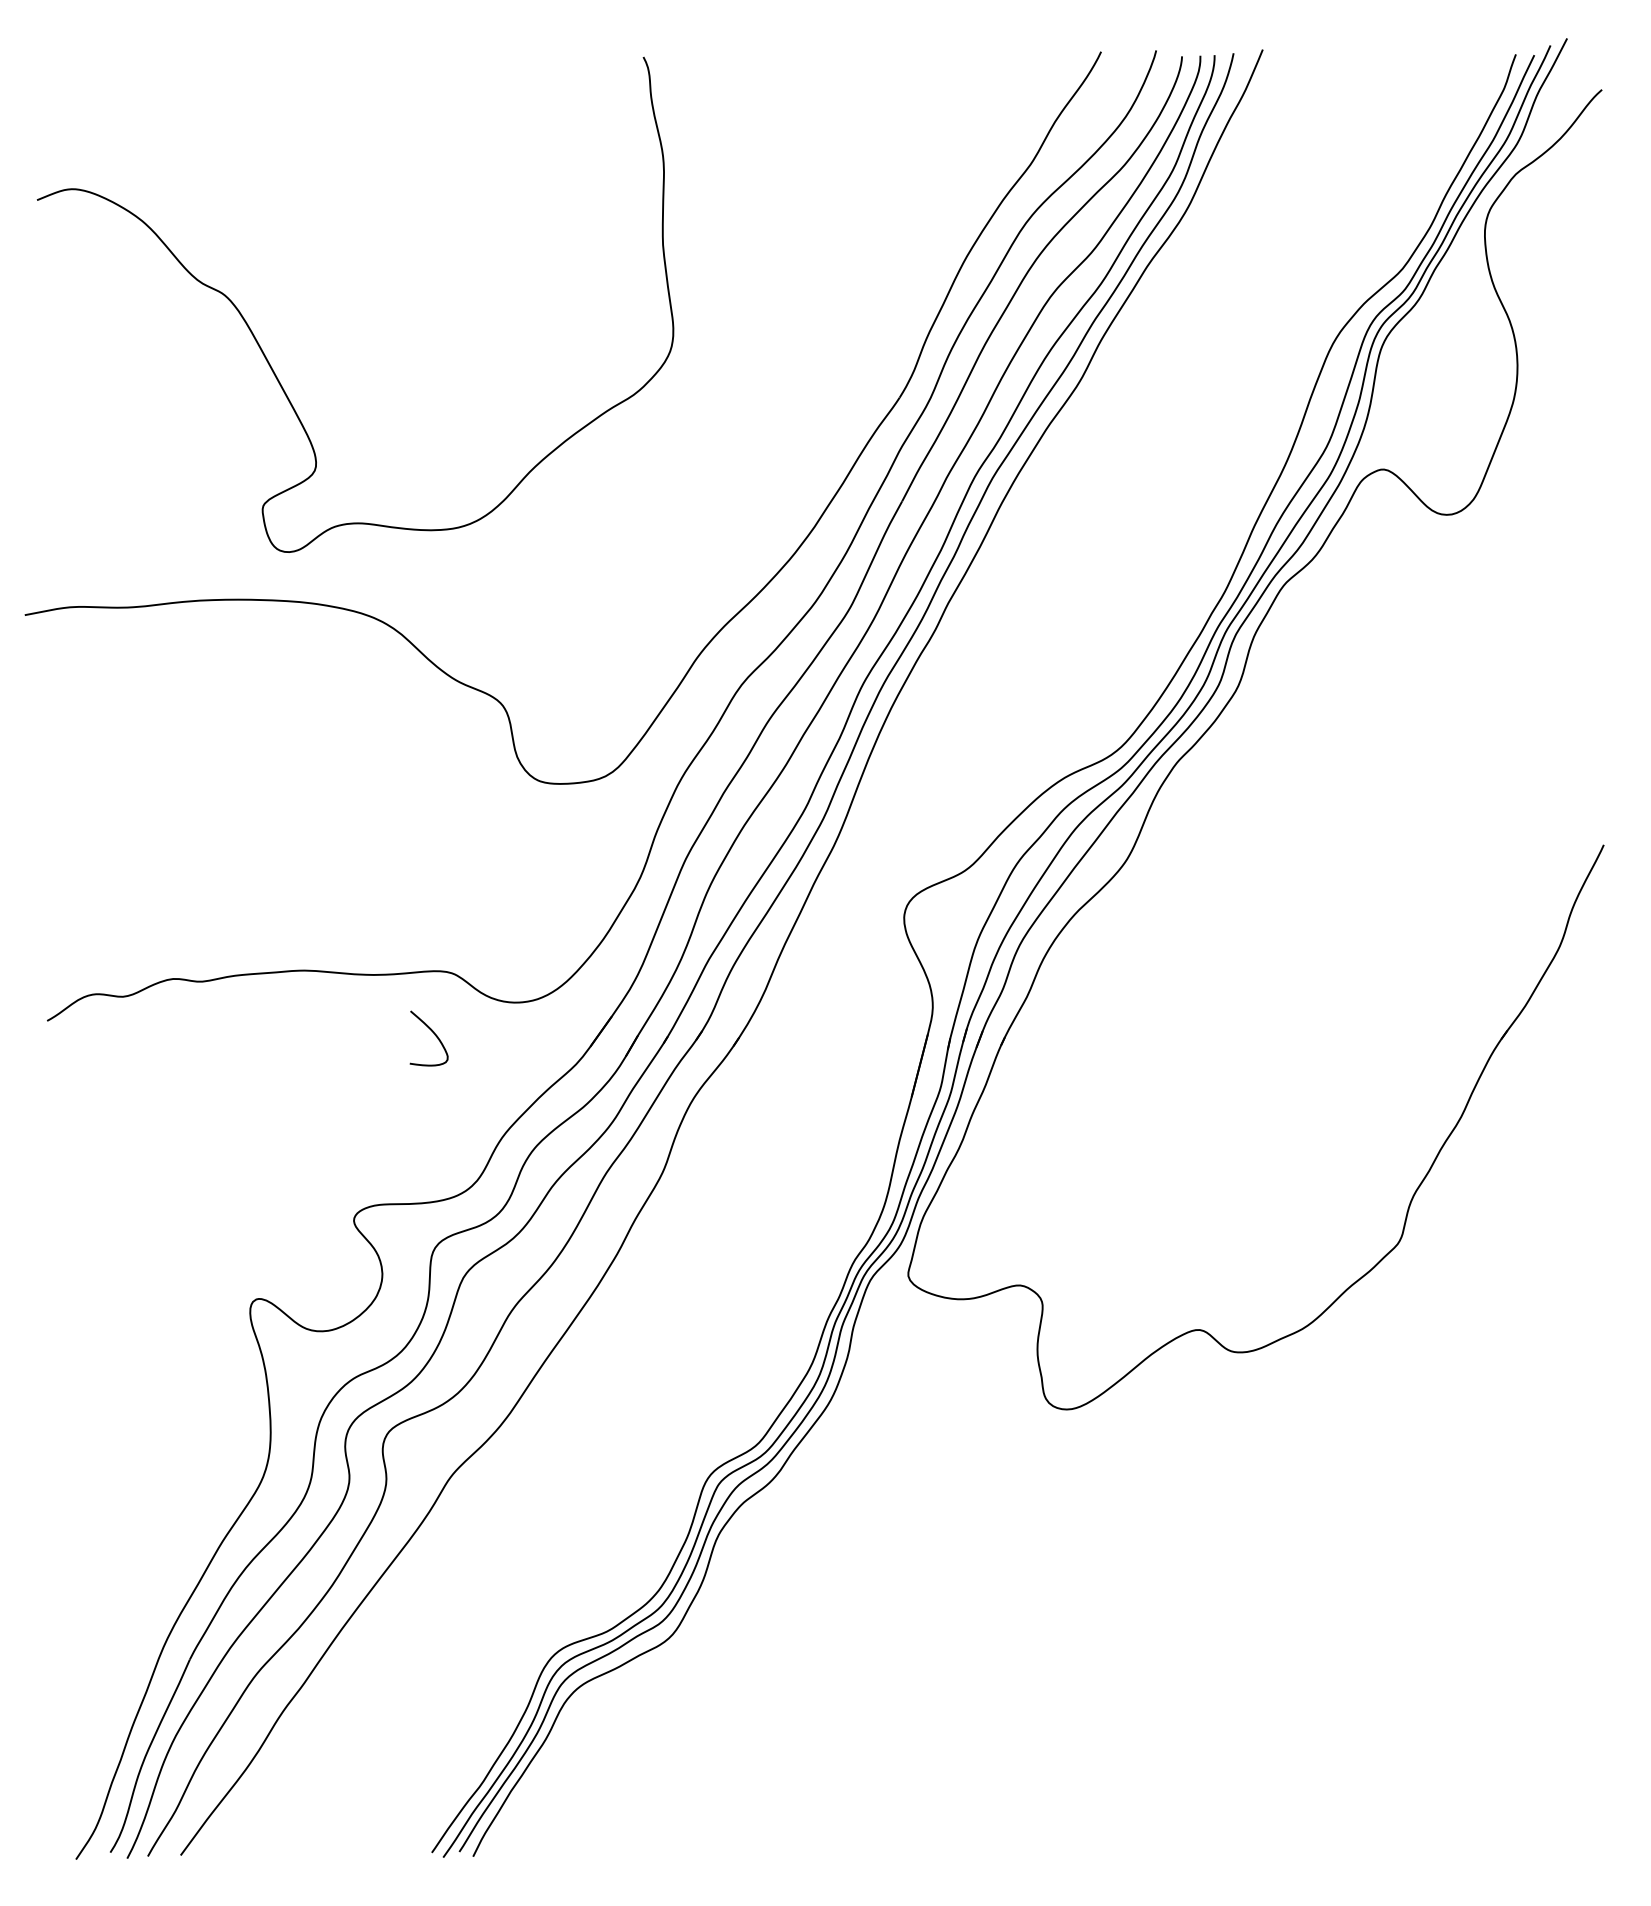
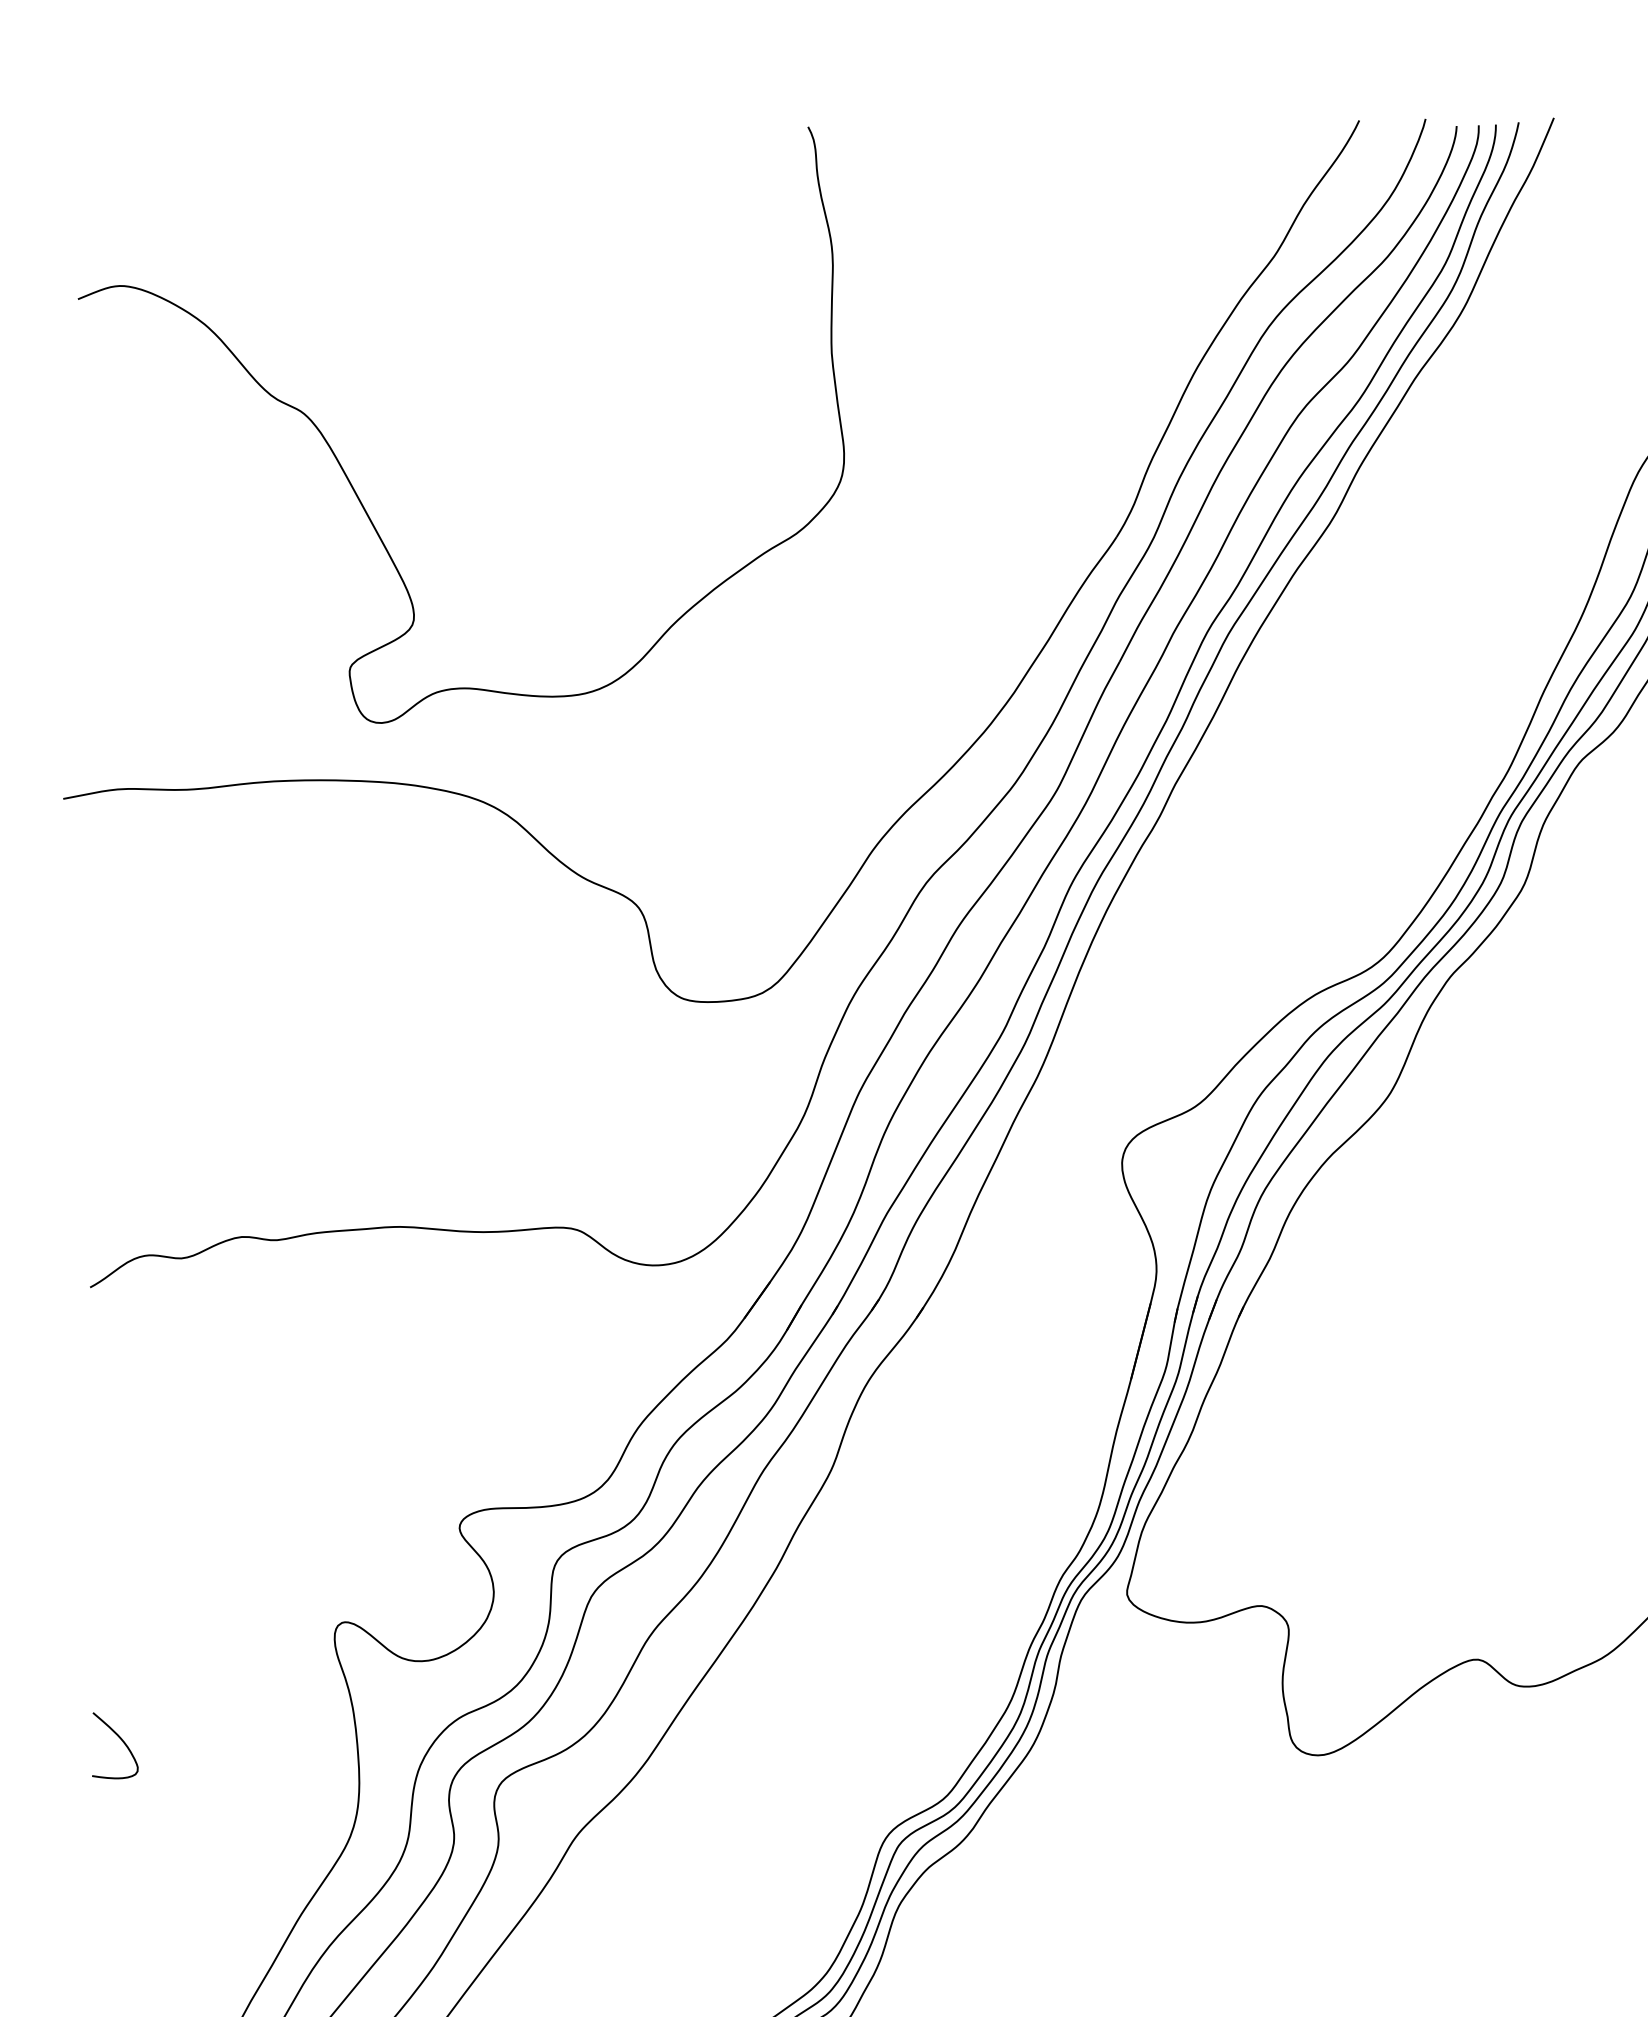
curve: (434, 1035) -> (121, 1742), moved

